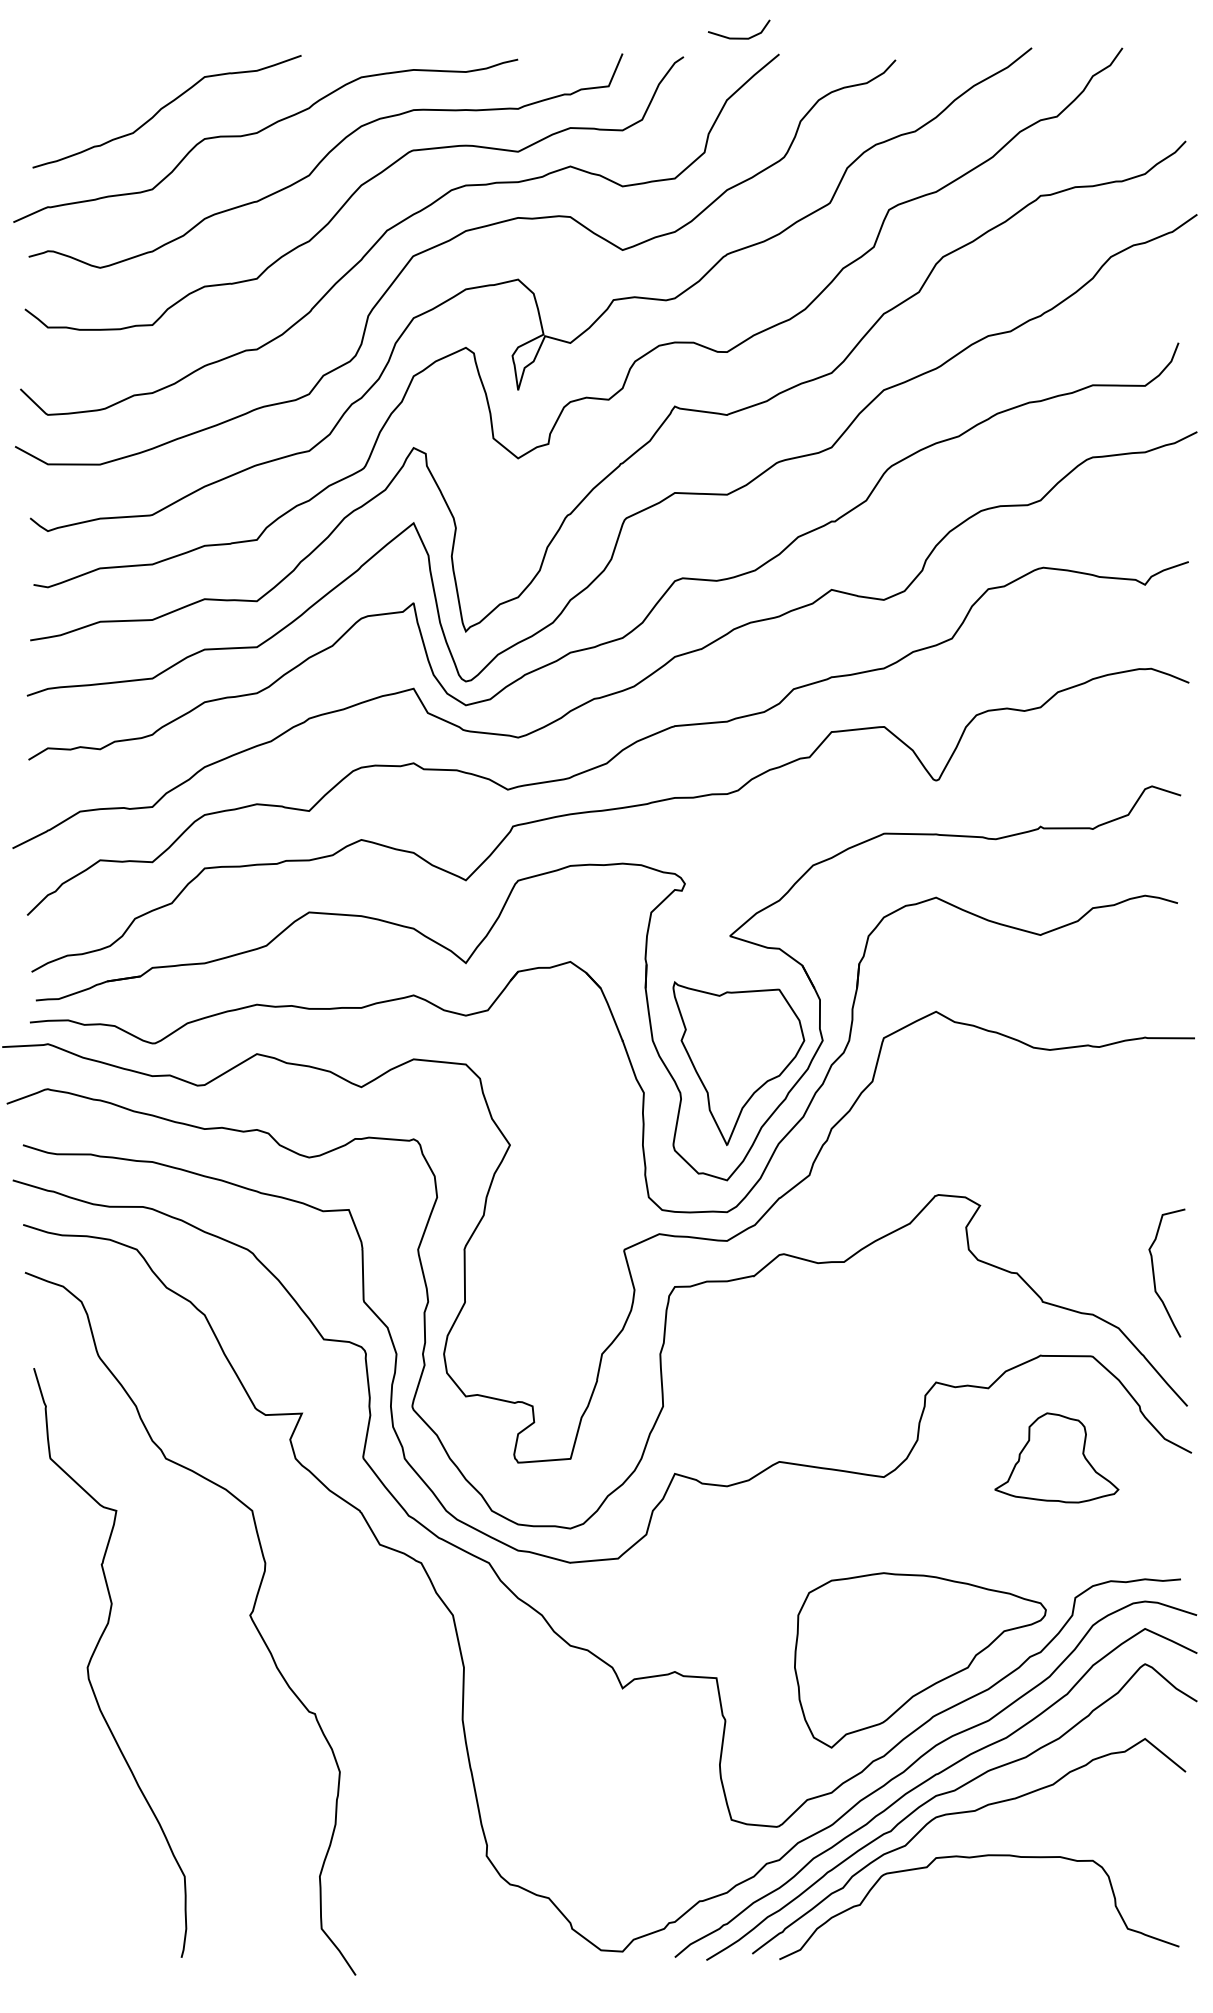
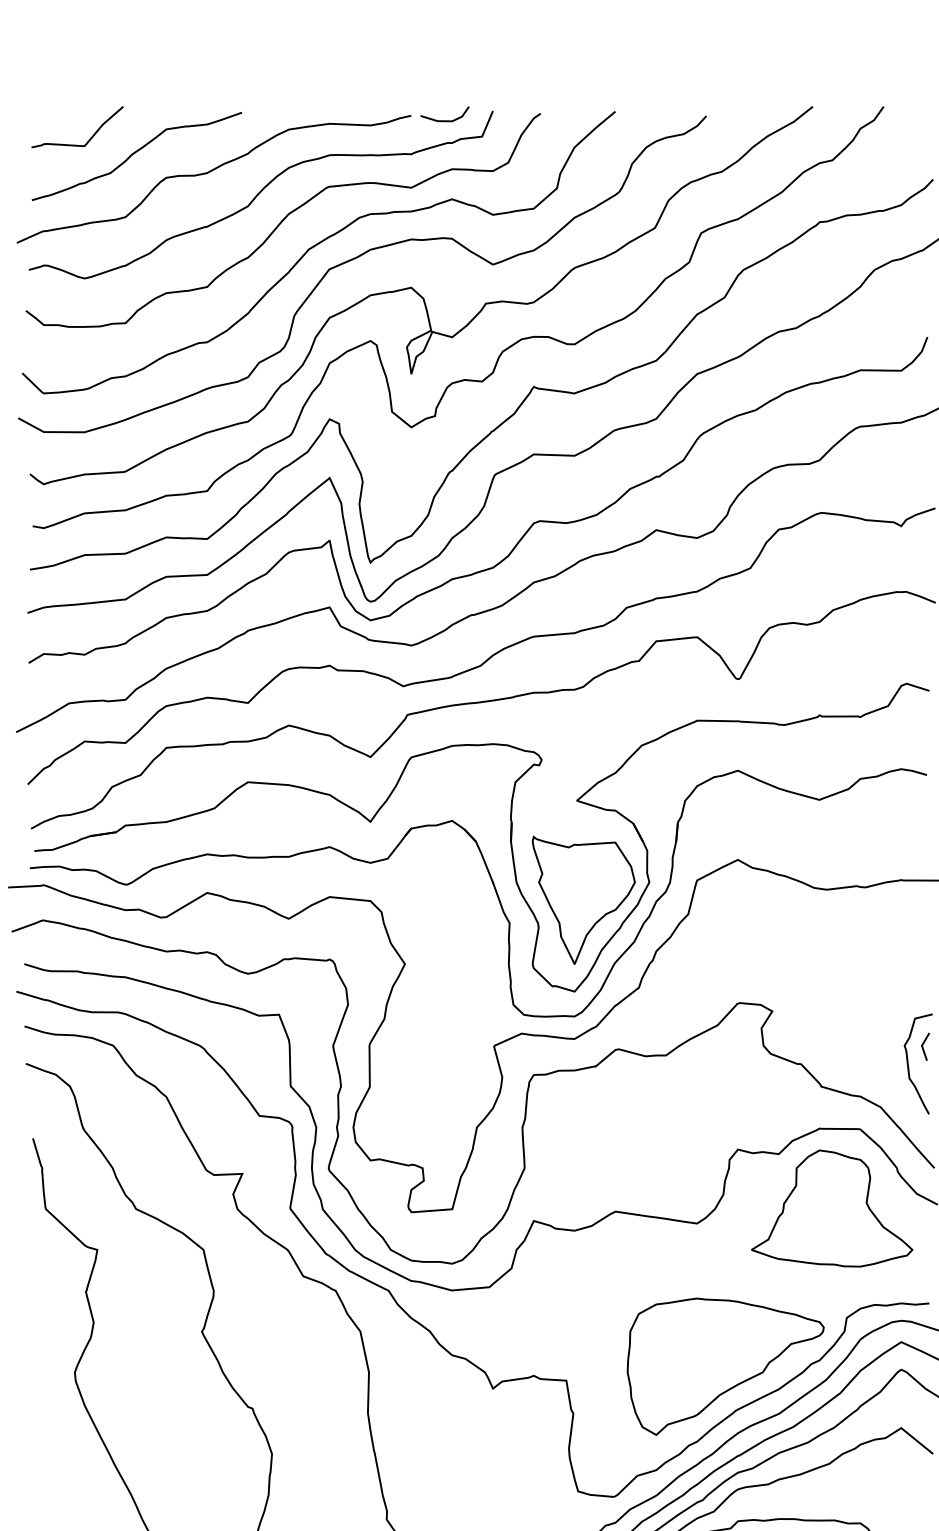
line: (739, 37) -> (445, 120), moved
curve: (109, 85) -> (91, 135), added
line: (1173, 1251) -> (923, 1047), added
part: (1056, 1457) -> (832, 1208), size x1.67

